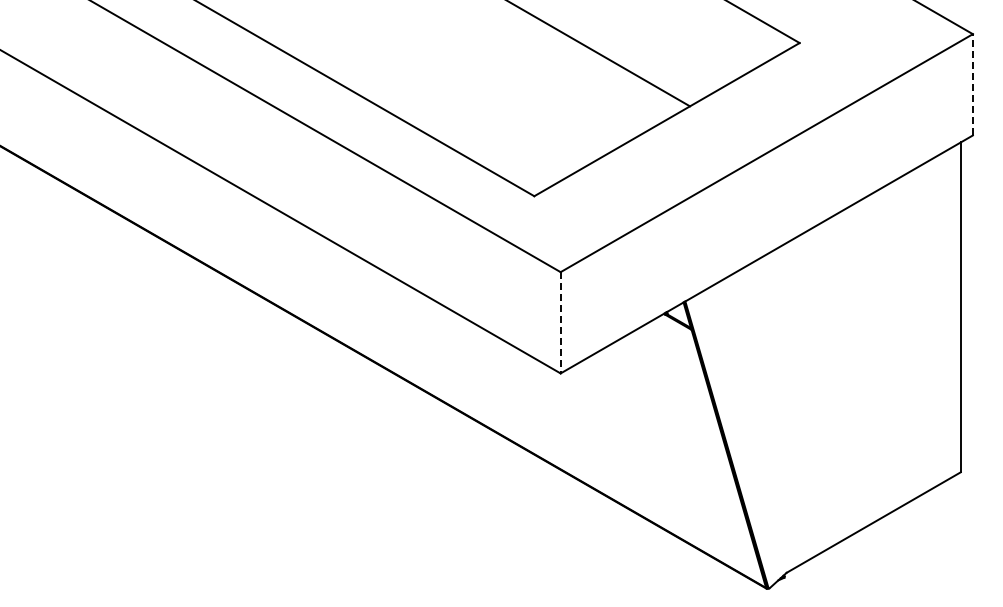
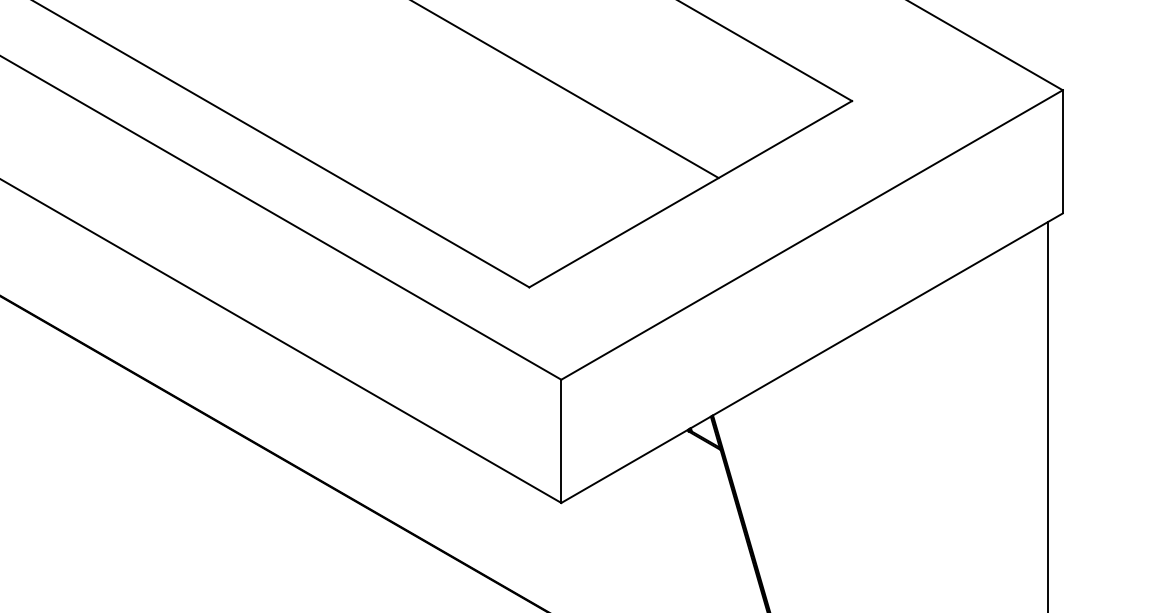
line: (972, 84) -> (1062, 151), dashed -> solid
line: (560, 322) -> (561, 440), dashed -> solid

